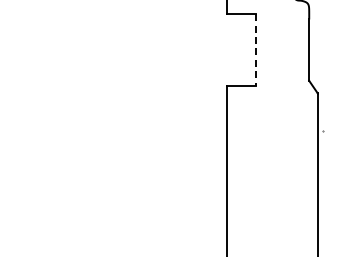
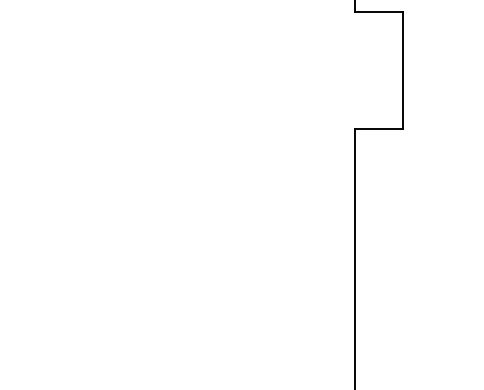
line: (255, 50) -> (401, 70), dashed -> solid

